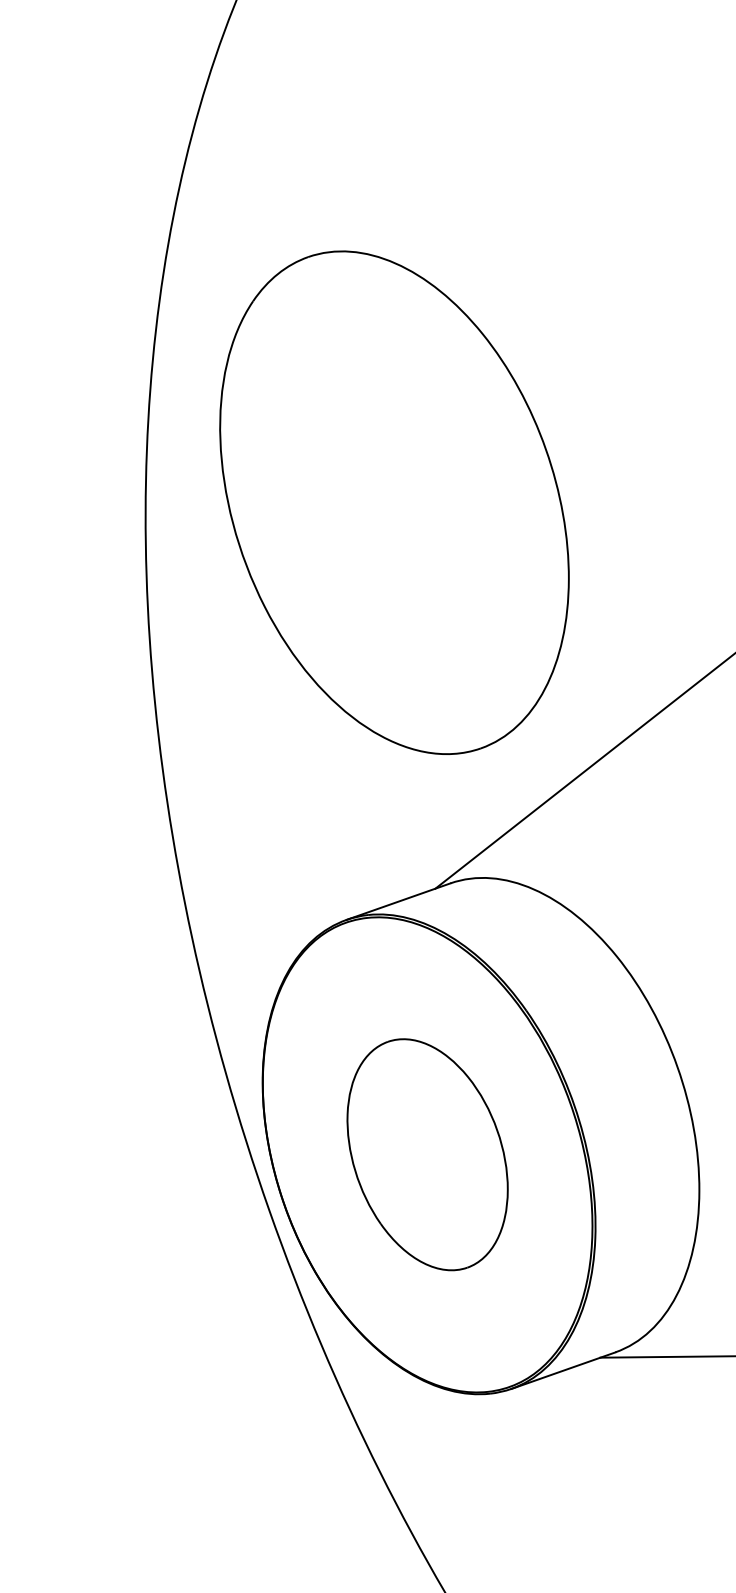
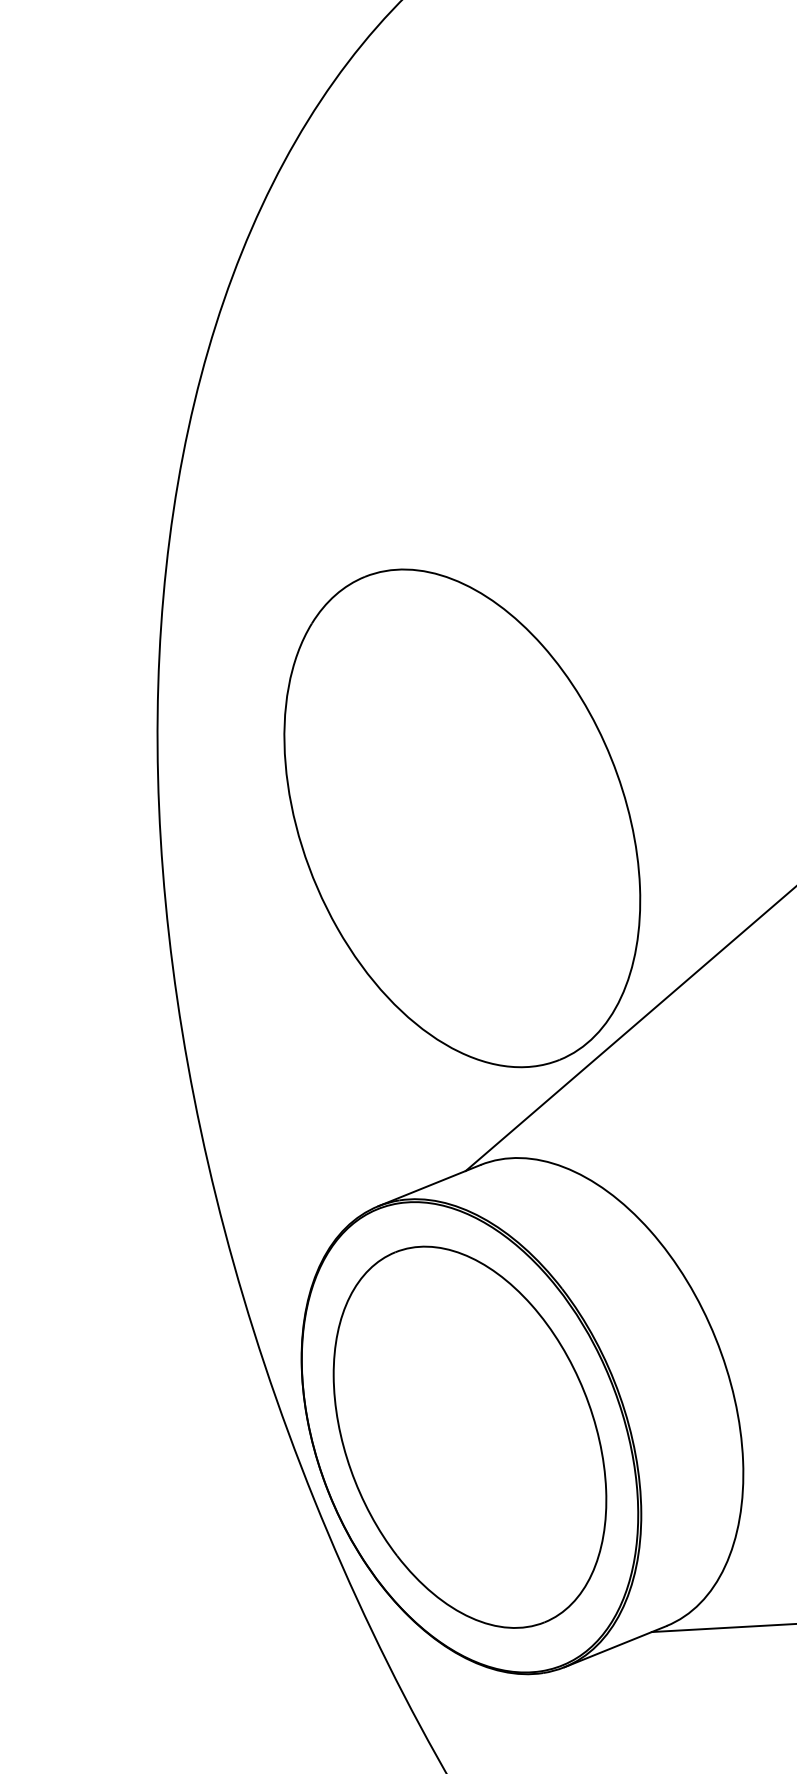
part: (394, 502) -> (462, 818), moved
part: (427, 1154) -> (469, 1436), size x1.67

